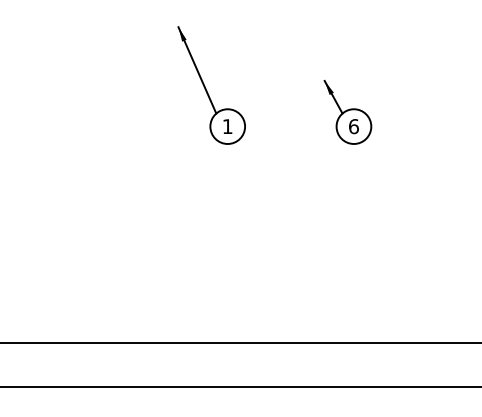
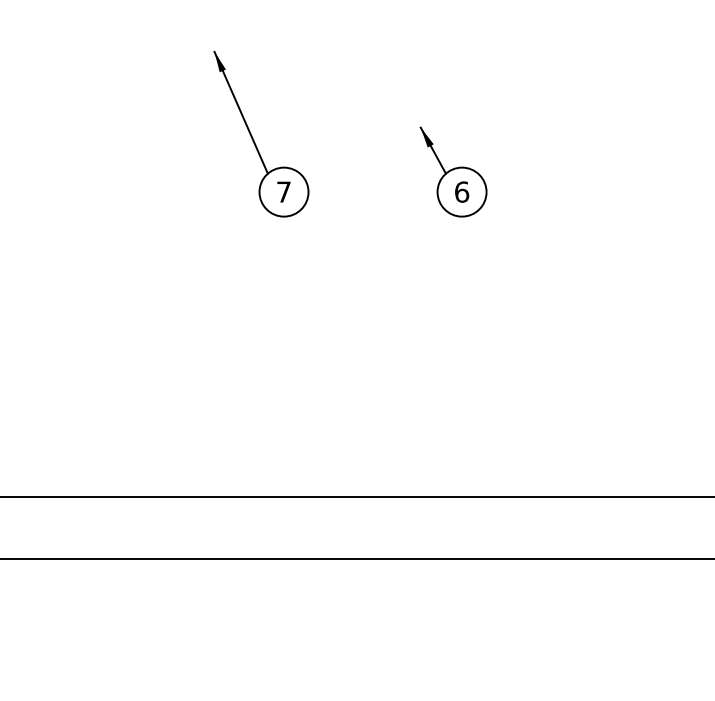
text: (227, 126) -> (283, 191), 1 -> 7

